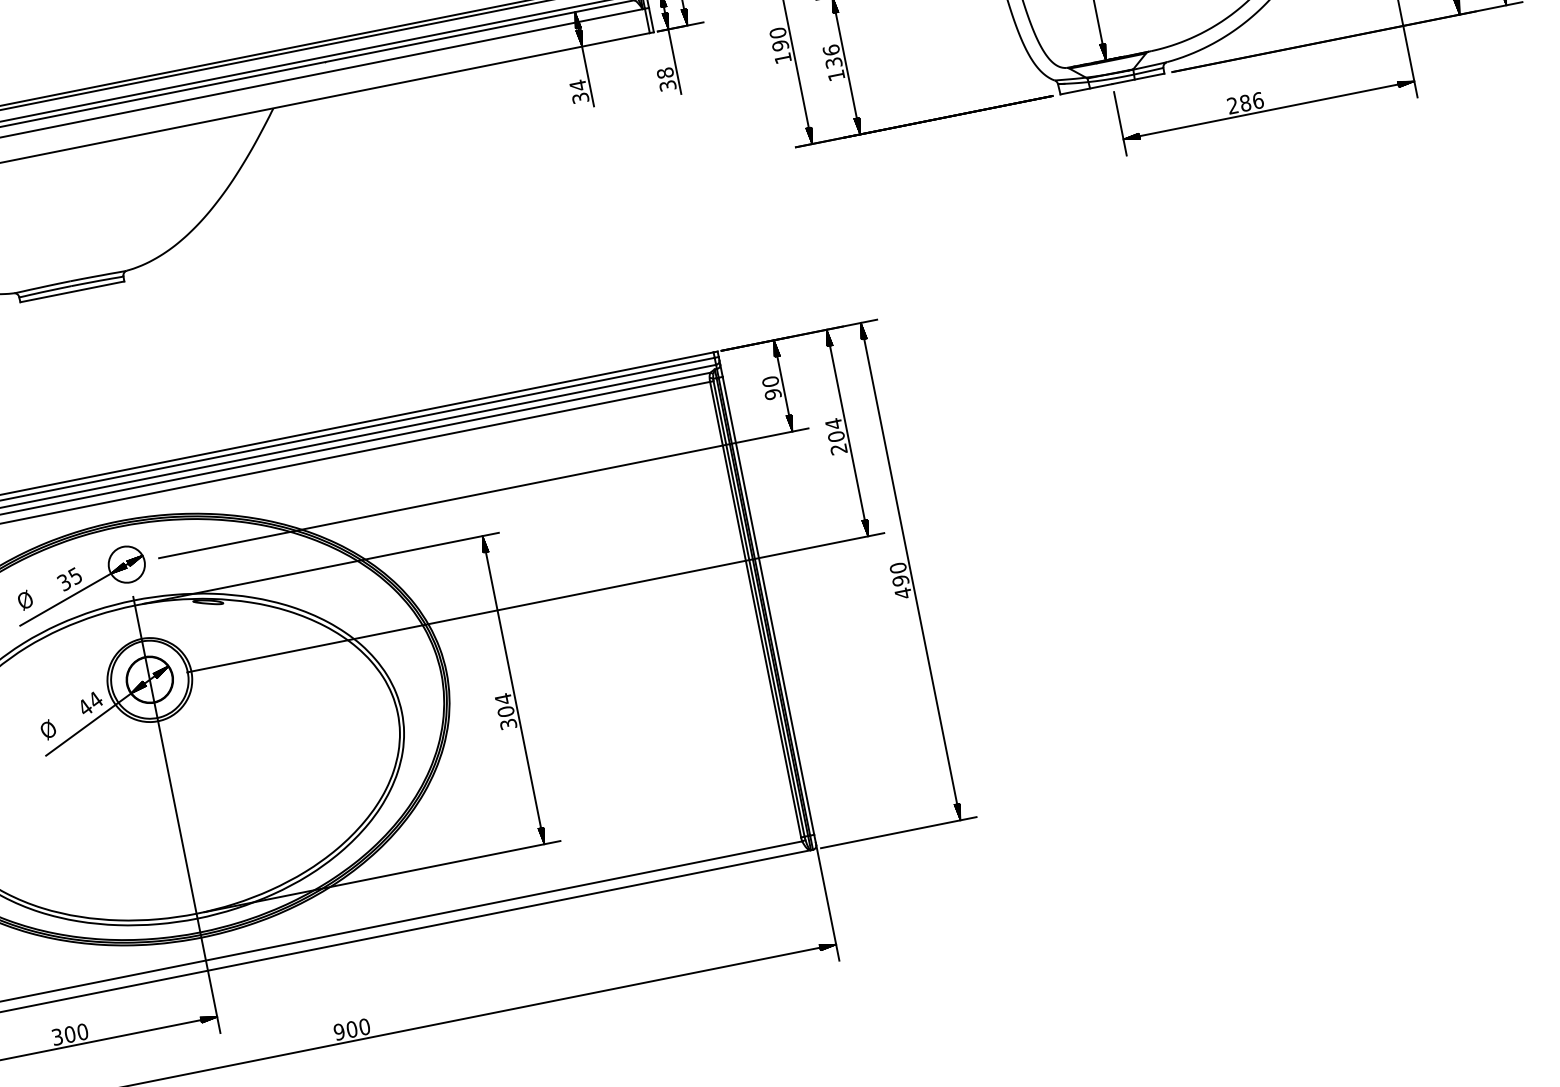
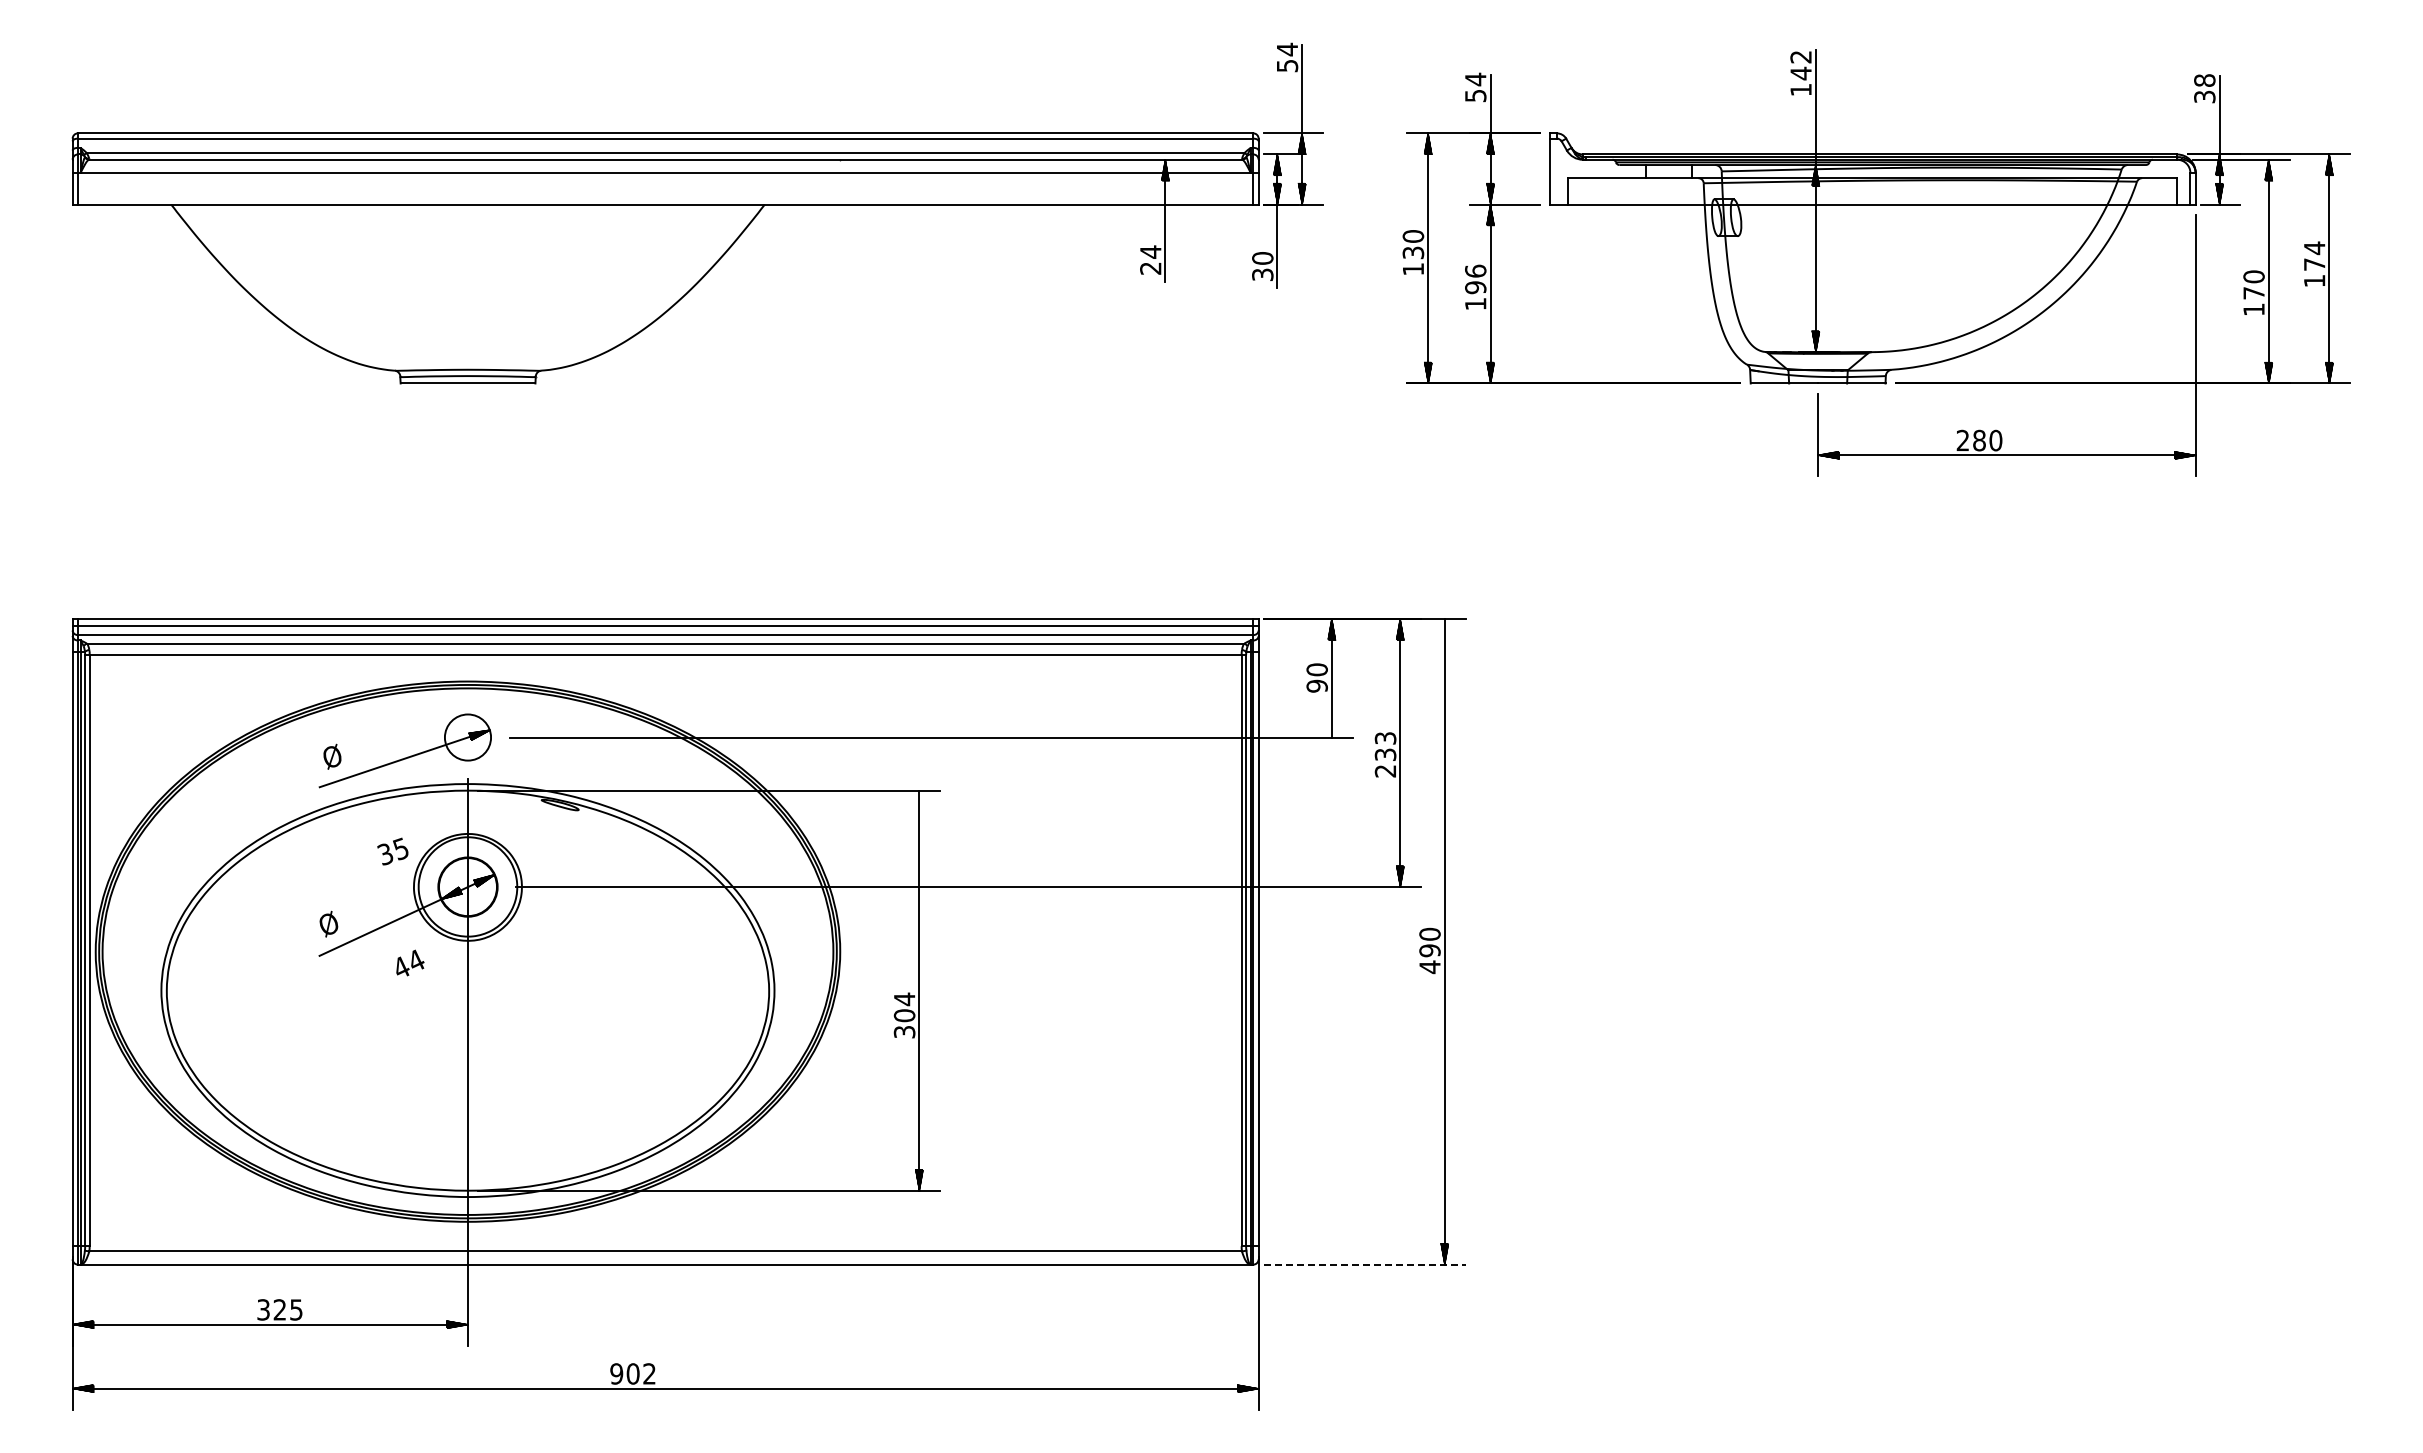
hatch: (580, 38) -> (1165, 193), removed
text: (780, 45) -> (1413, 252), 190 -> 130
text: (833, 62) -> (1475, 287), 136 -> 196
text: (665, 73) -> (1262, 258), 38 -> 30
text: (580, 98) -> (1150, 268), 34 -> 24
text: (1257, 100) -> (1995, 440), 286 -> 280
hatch: (862, 331) -> (1444, 629), removed
hatch: (790, 423) -> (1331, 726), removed
text: (835, 430) -> (1385, 746), 204 -> 233
hatch: (483, 543) -> (918, 800), removed
hatch: (118, 567) -> (456, 739), removed
text: (69, 579) -> (392, 851), moved
text: (91, 702) -> (410, 962), moved
line: (898, 832) -> (1364, 1264), solid -> dashed
text: (364, 1026) -> (649, 1373), 900 -> 902
text: (75, 1033) -> (287, 1309), 300 -> 325

